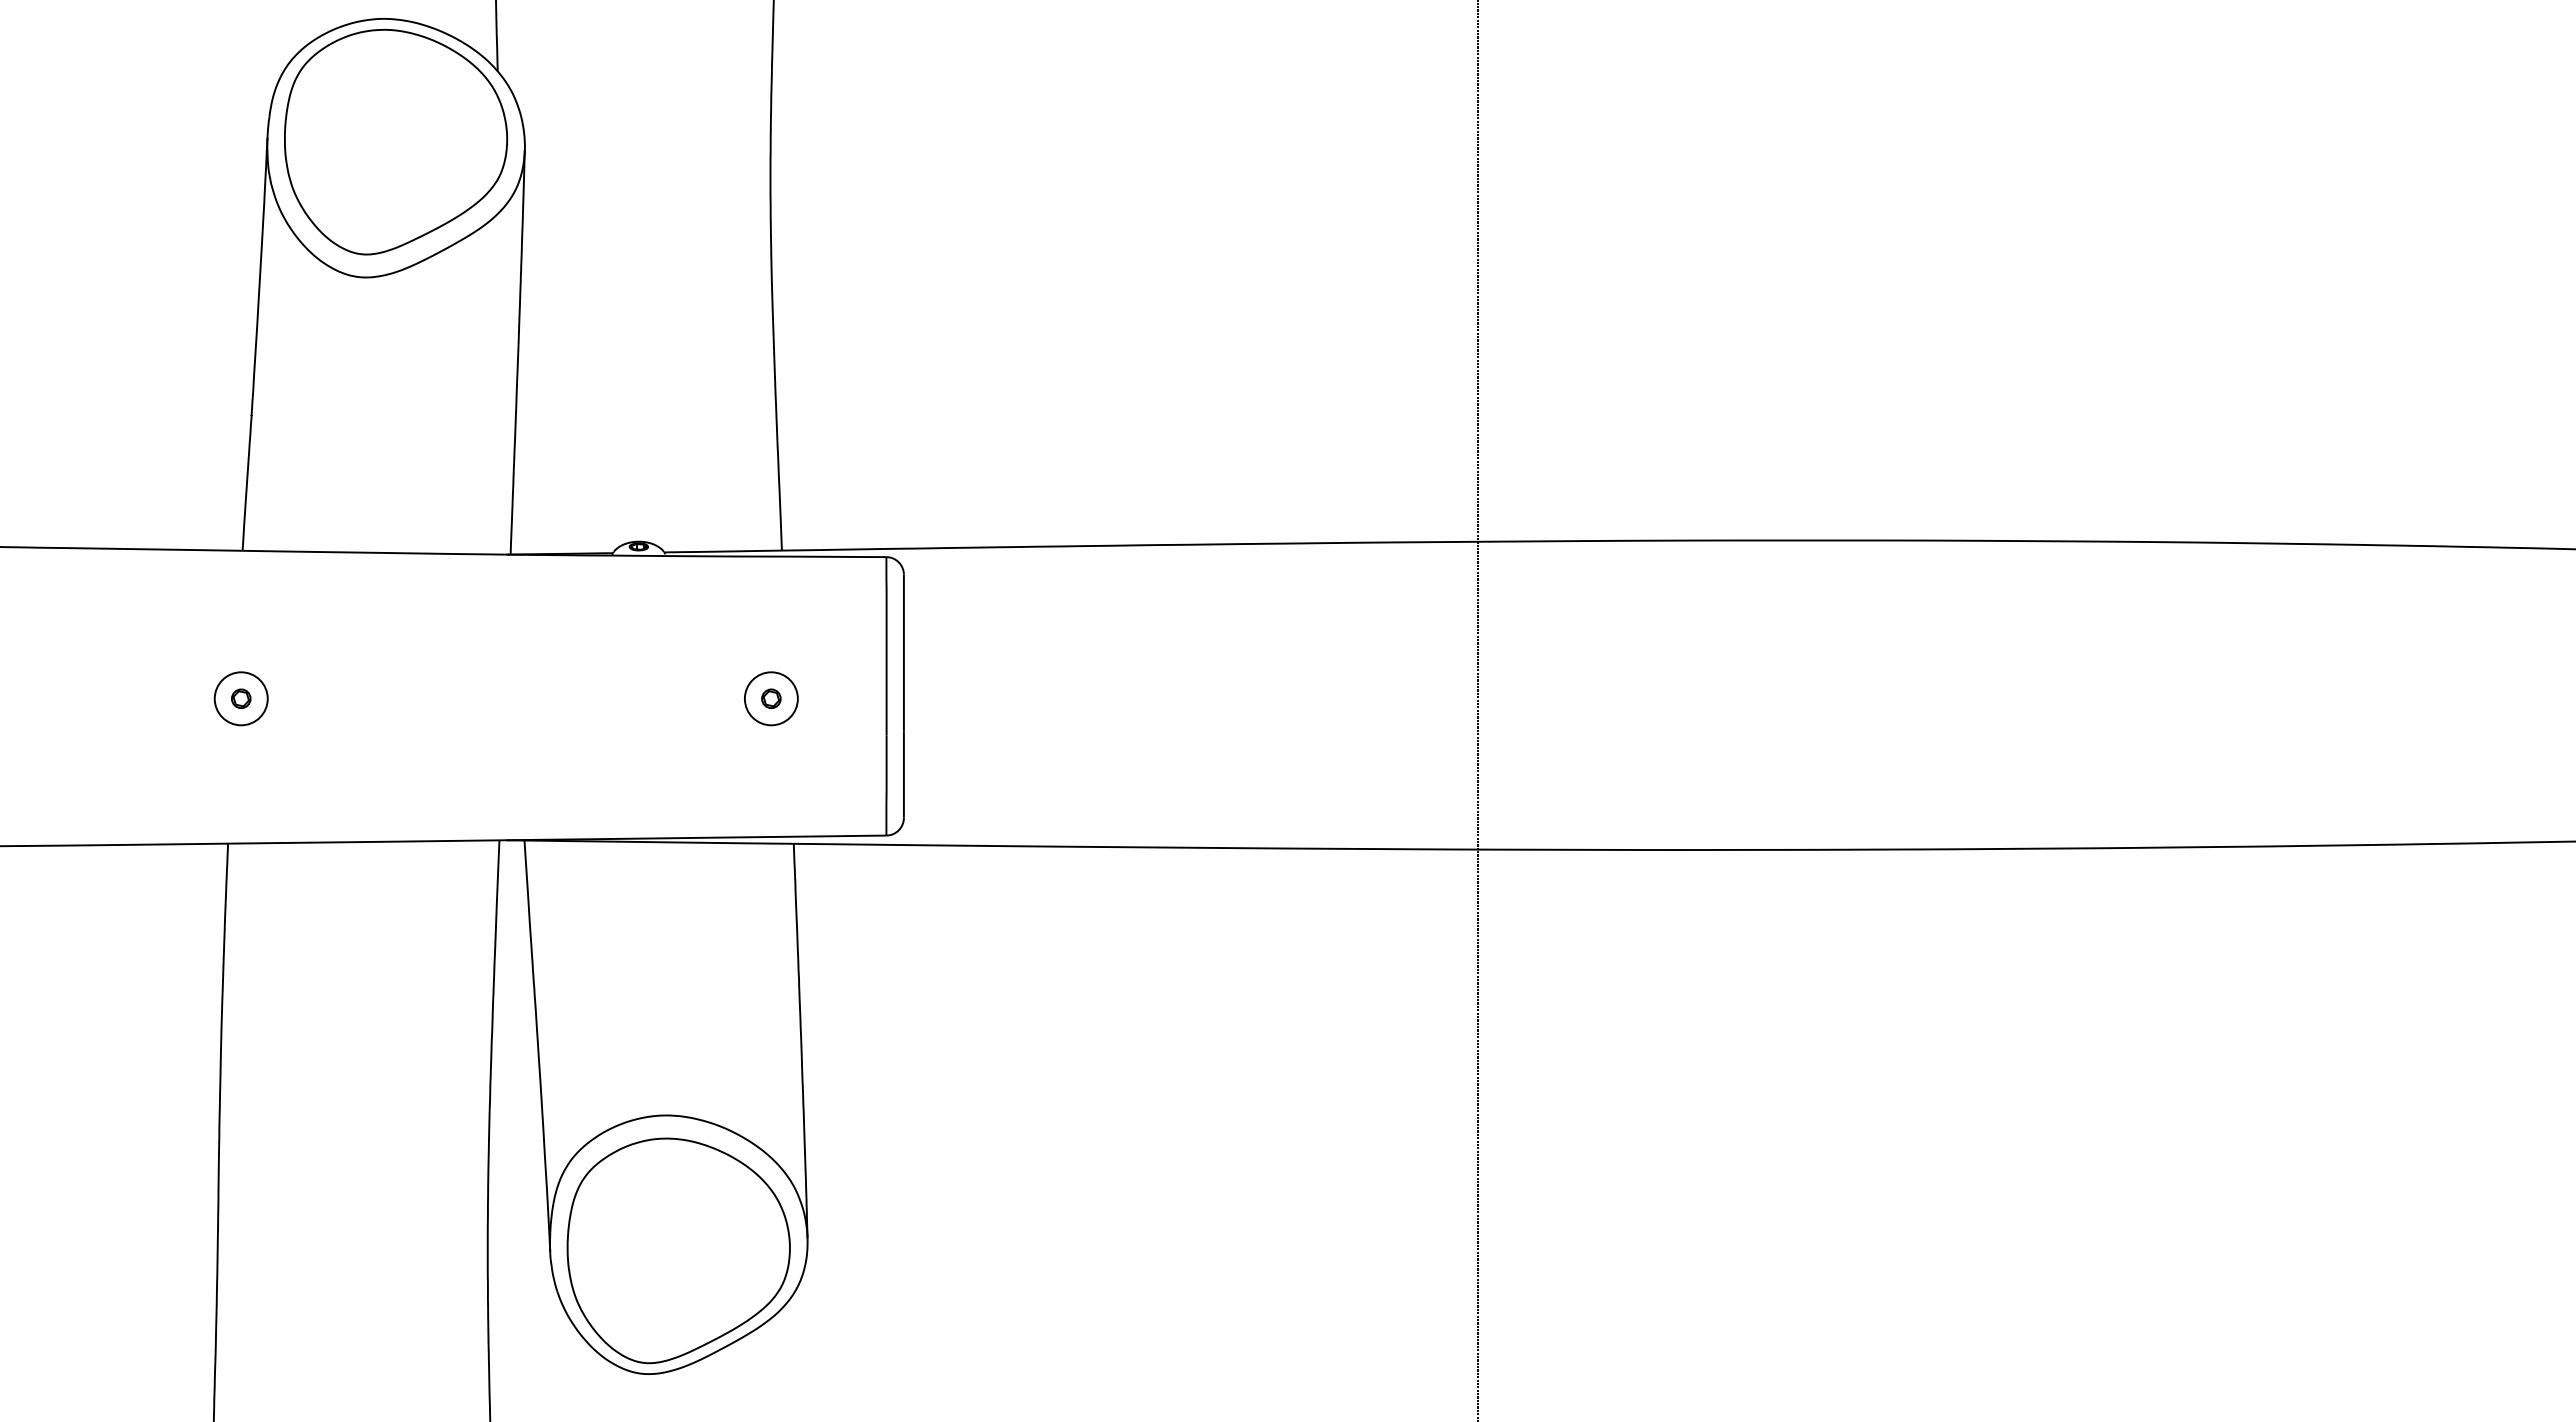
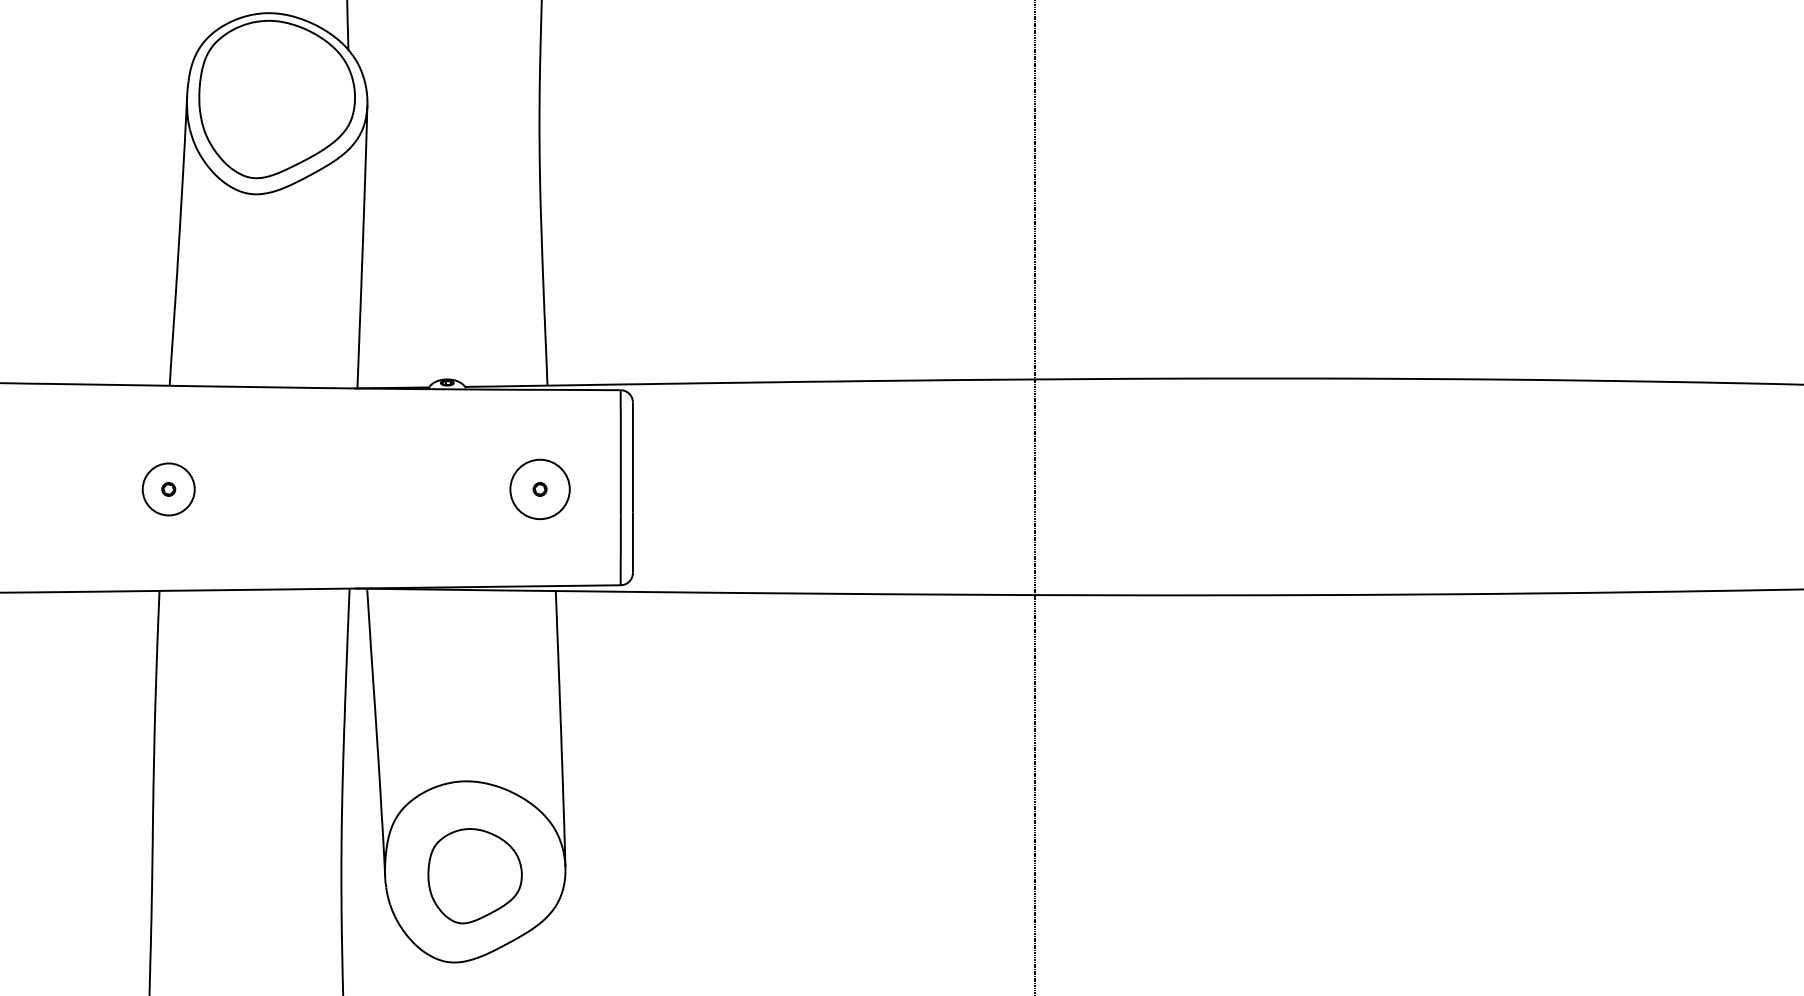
circle: (240, 698) -> (168, 489), size x1.4
circle: (770, 698) -> (539, 489), size x1.6
part: (678, 1250) -> (475, 875), size x0.6

